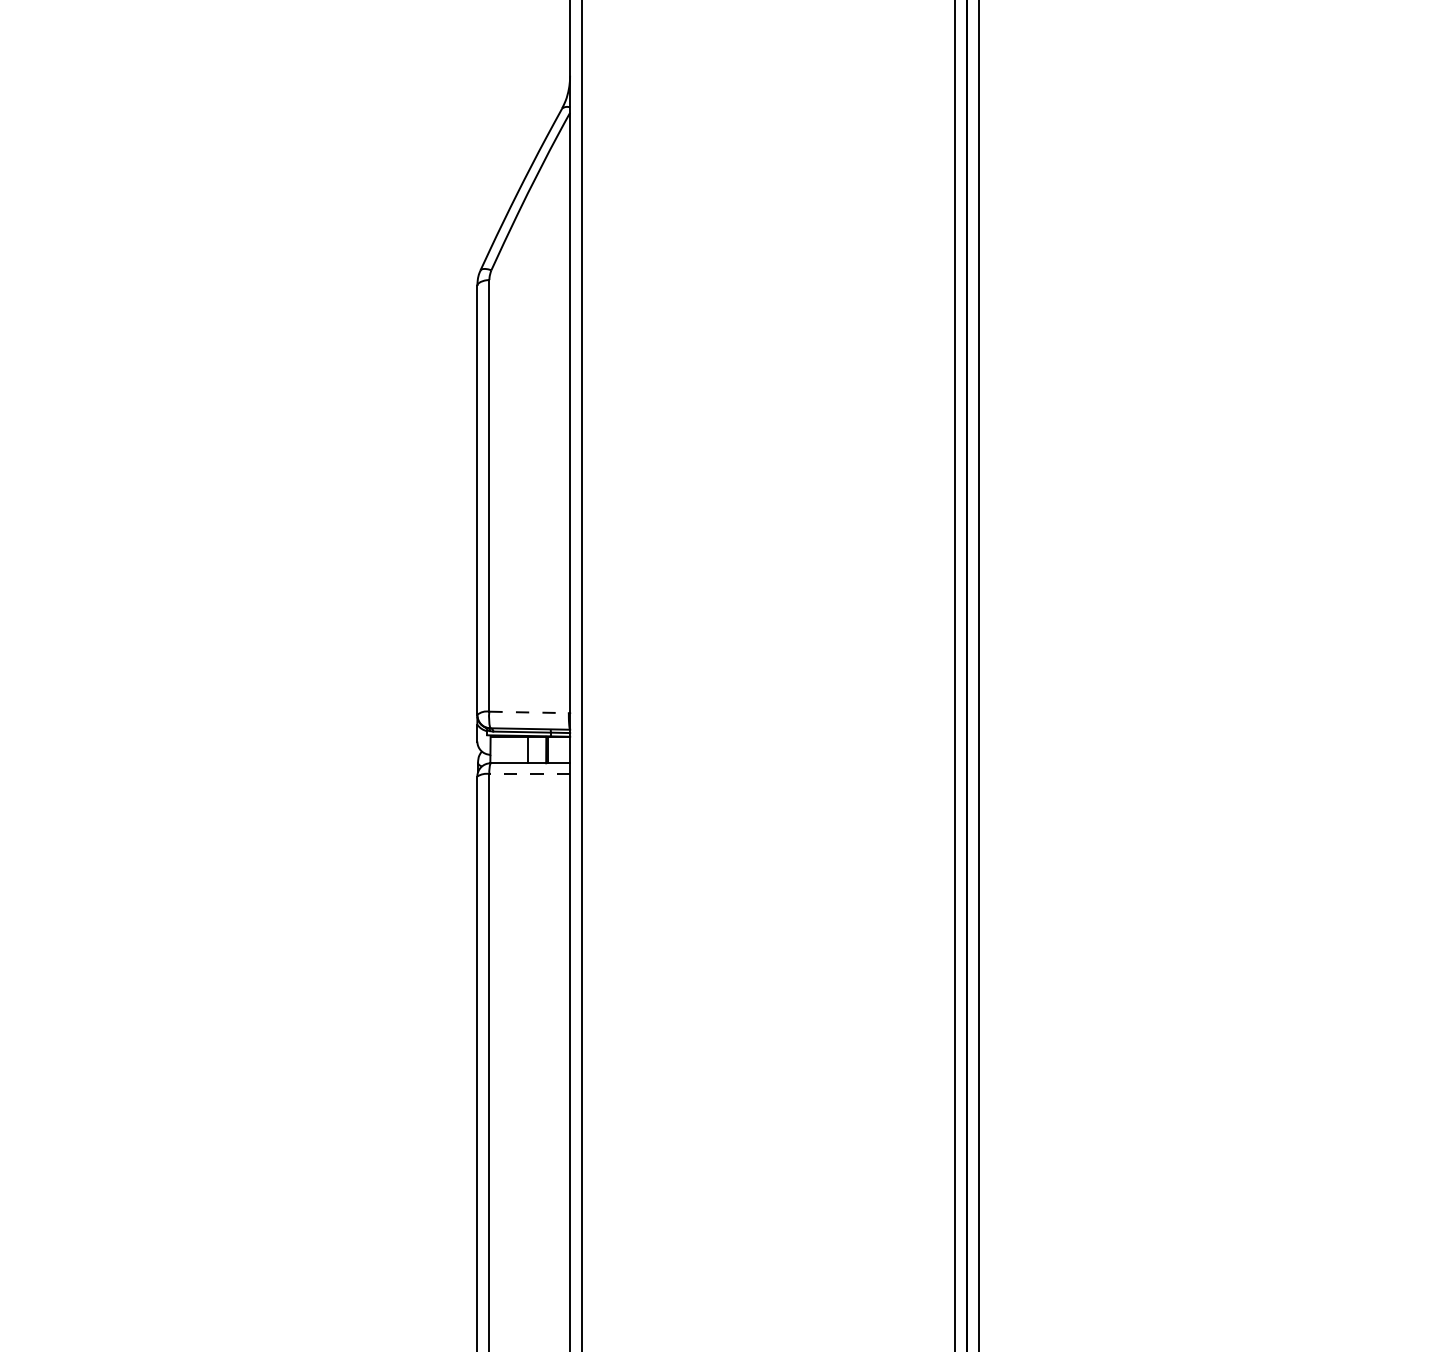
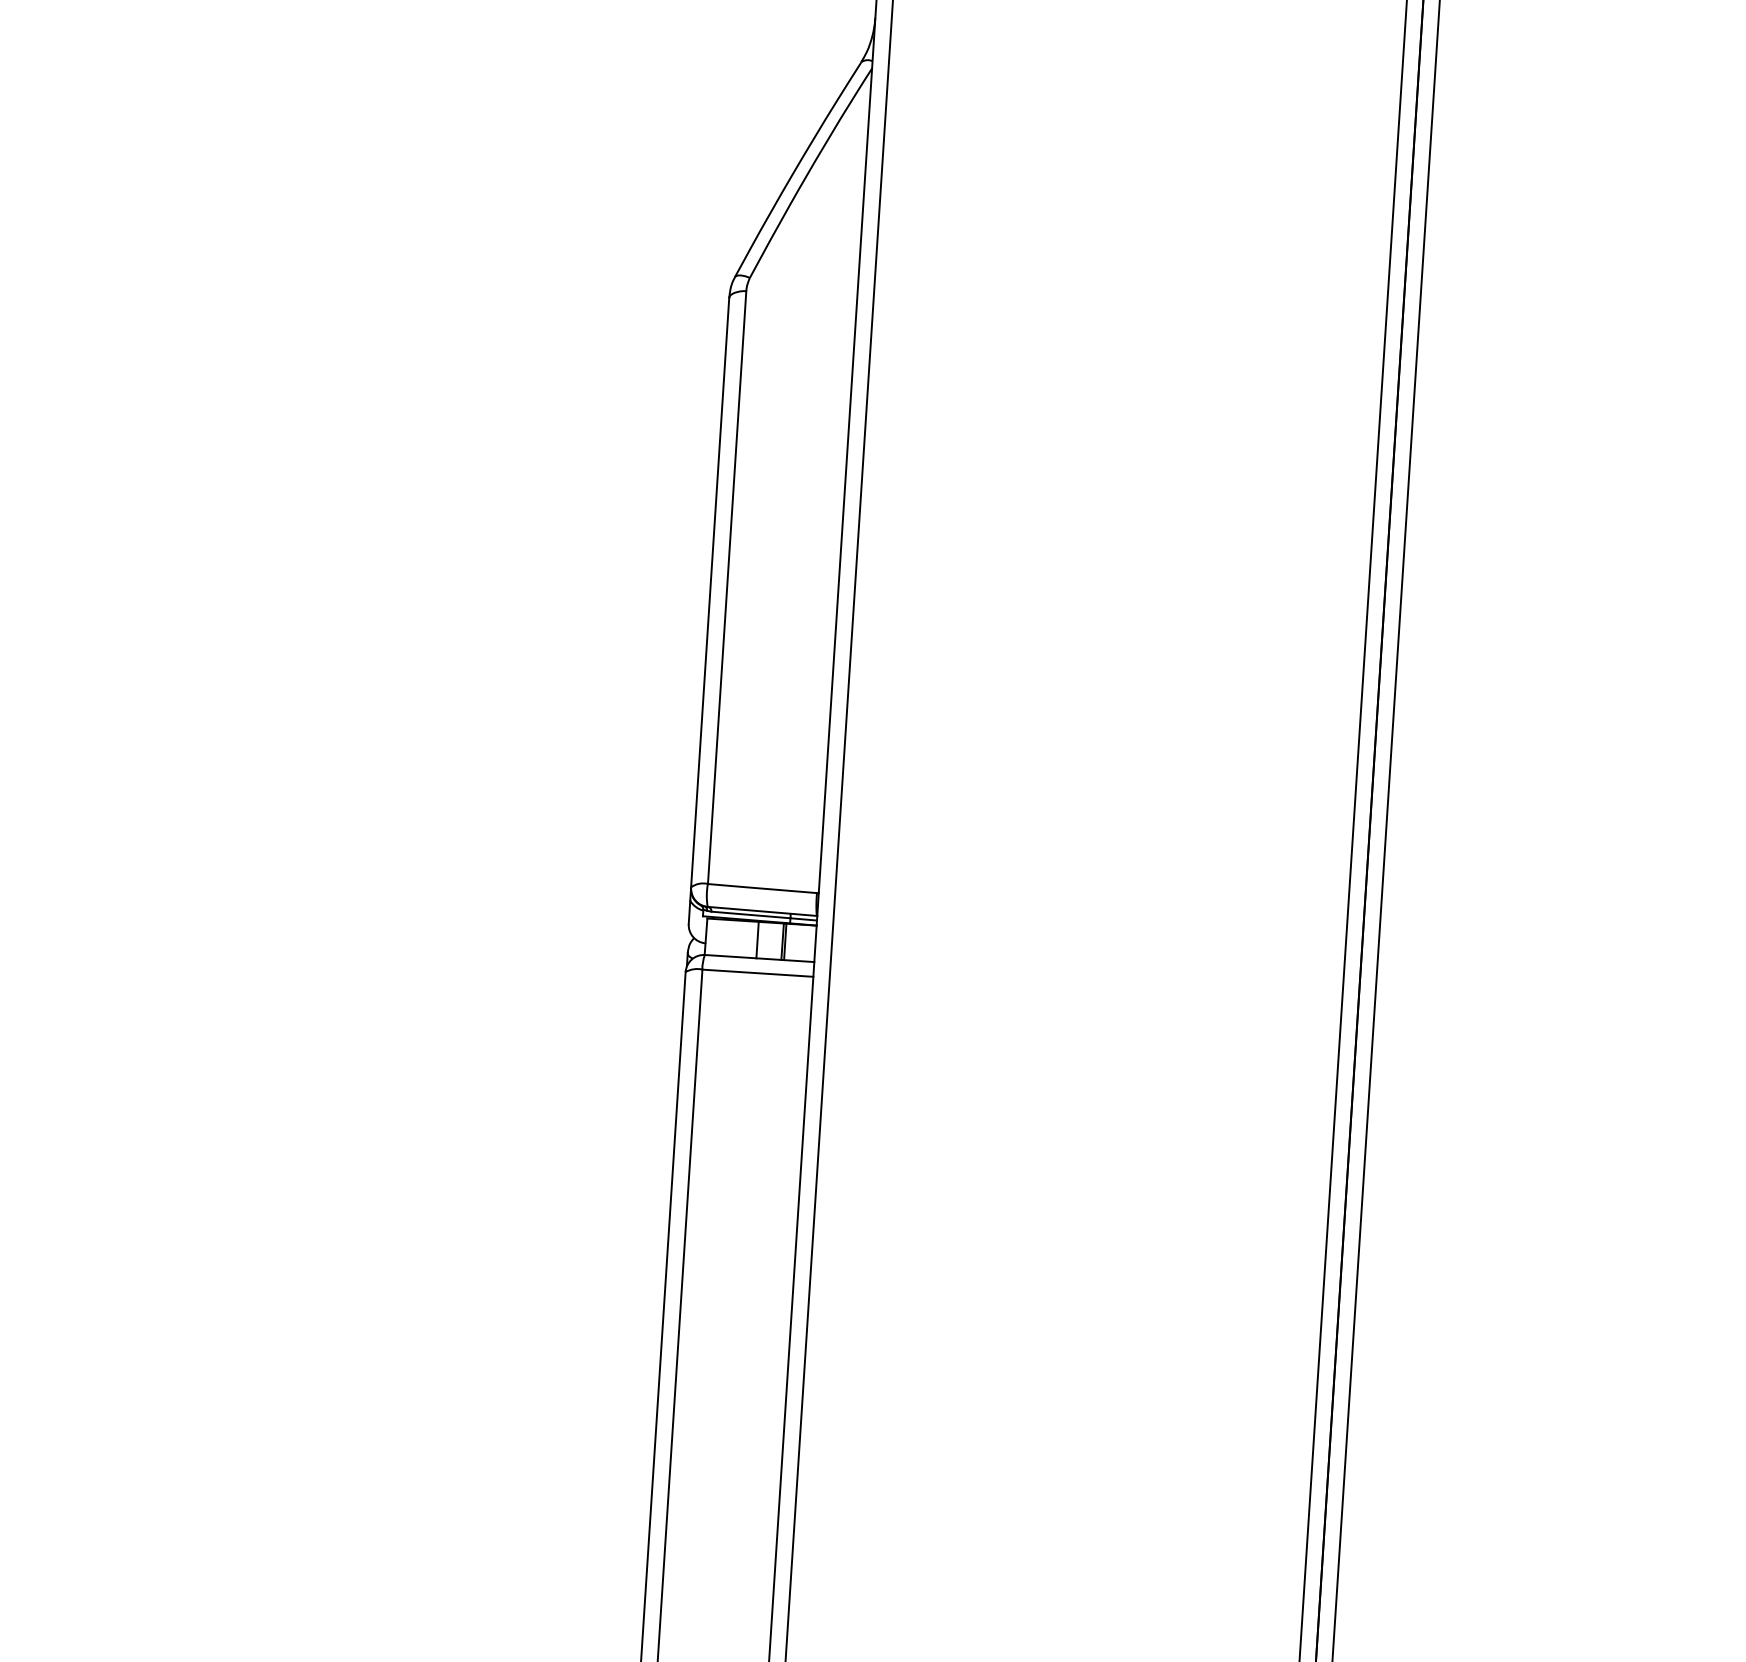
line: (528, 712) -> (761, 888), dashed -> solid
line: (529, 774) -> (757, 973), dashed -> solid

